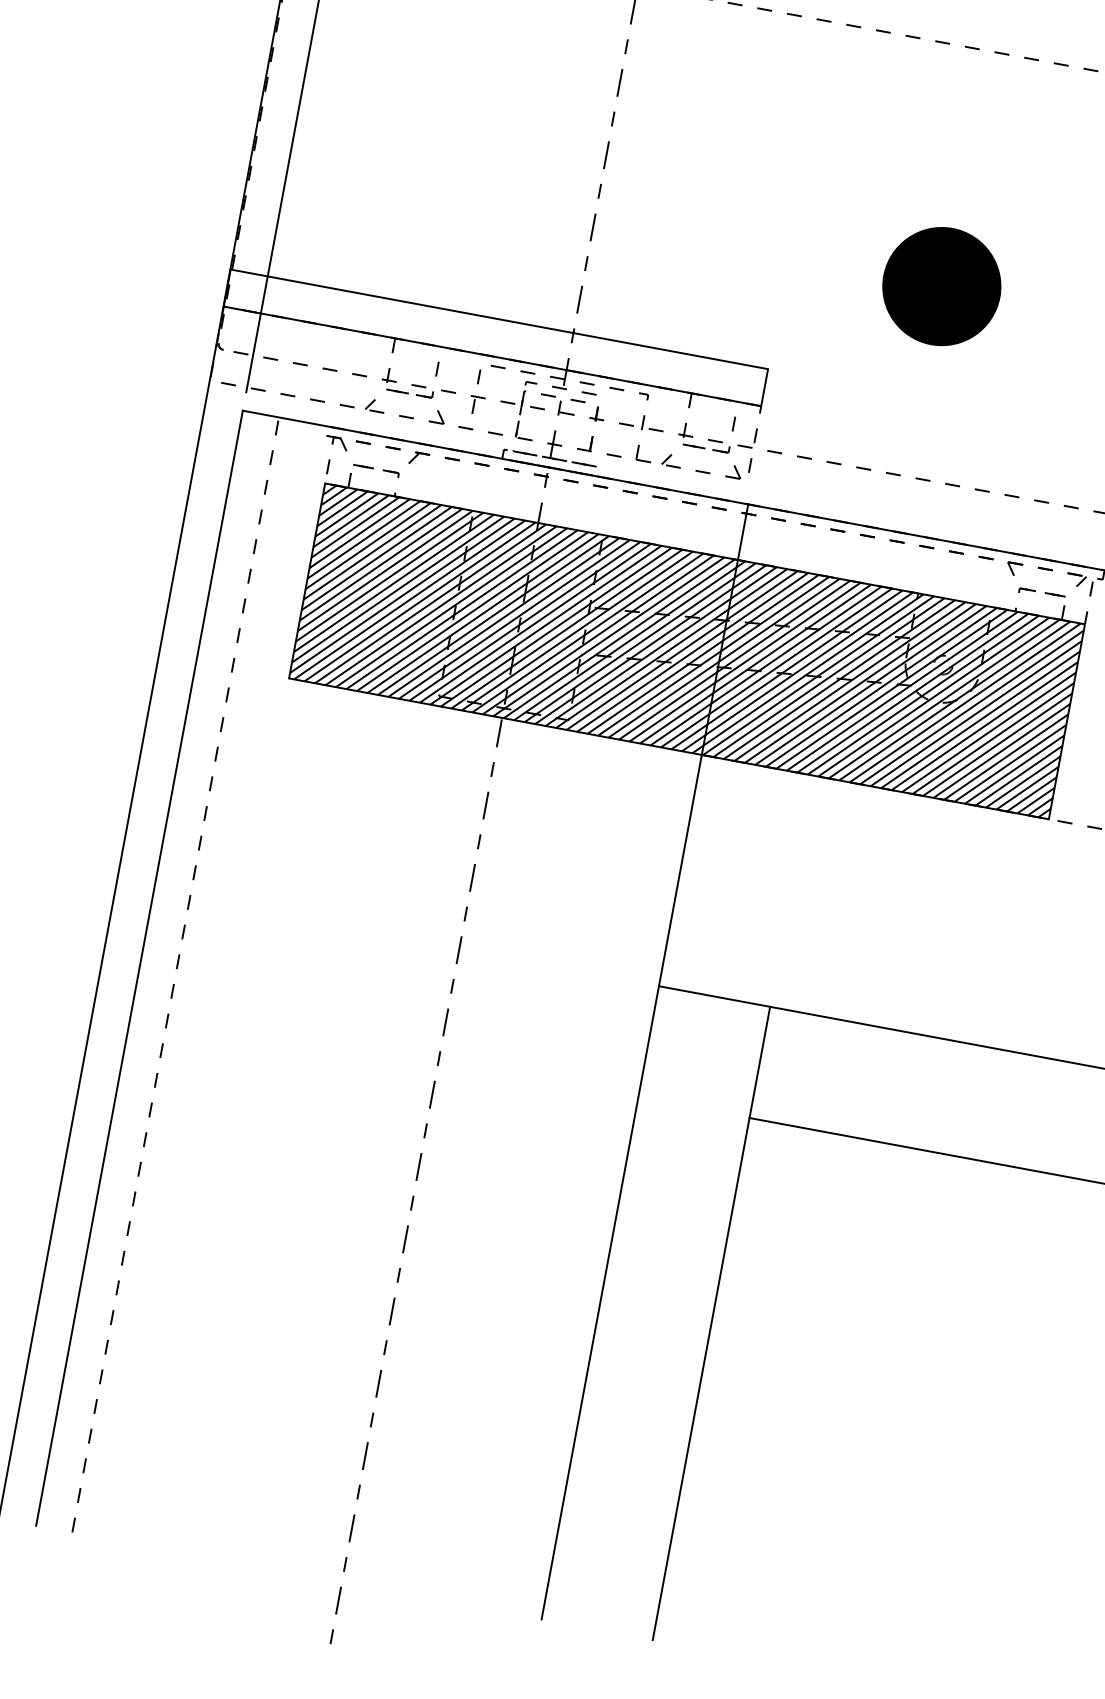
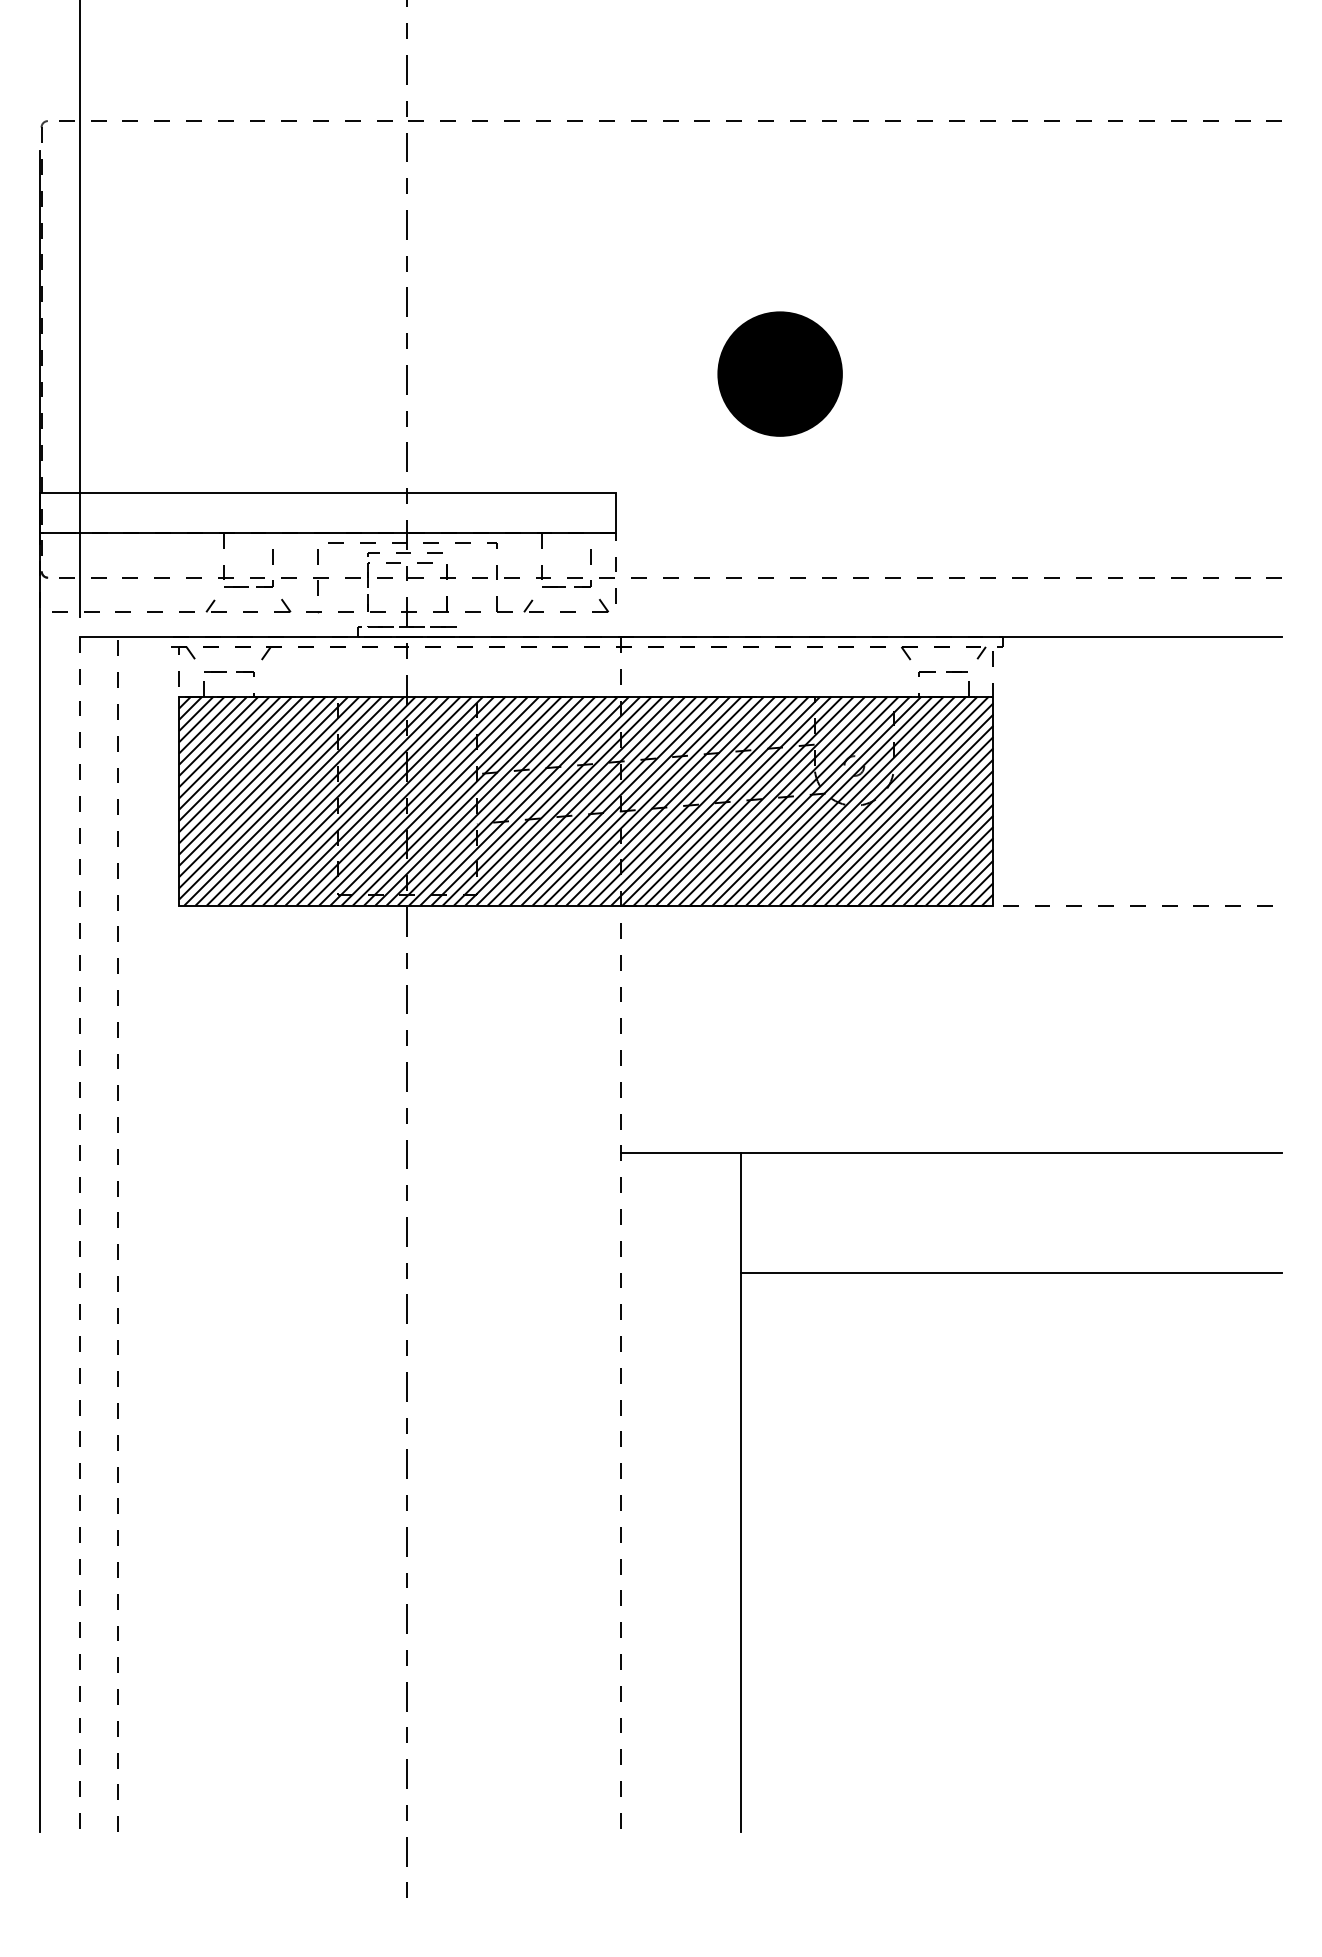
line: (139, 968) -> (79, 1234), solid -> dashed
line: (645, 1061) -> (621, 1234), solid -> dashed

